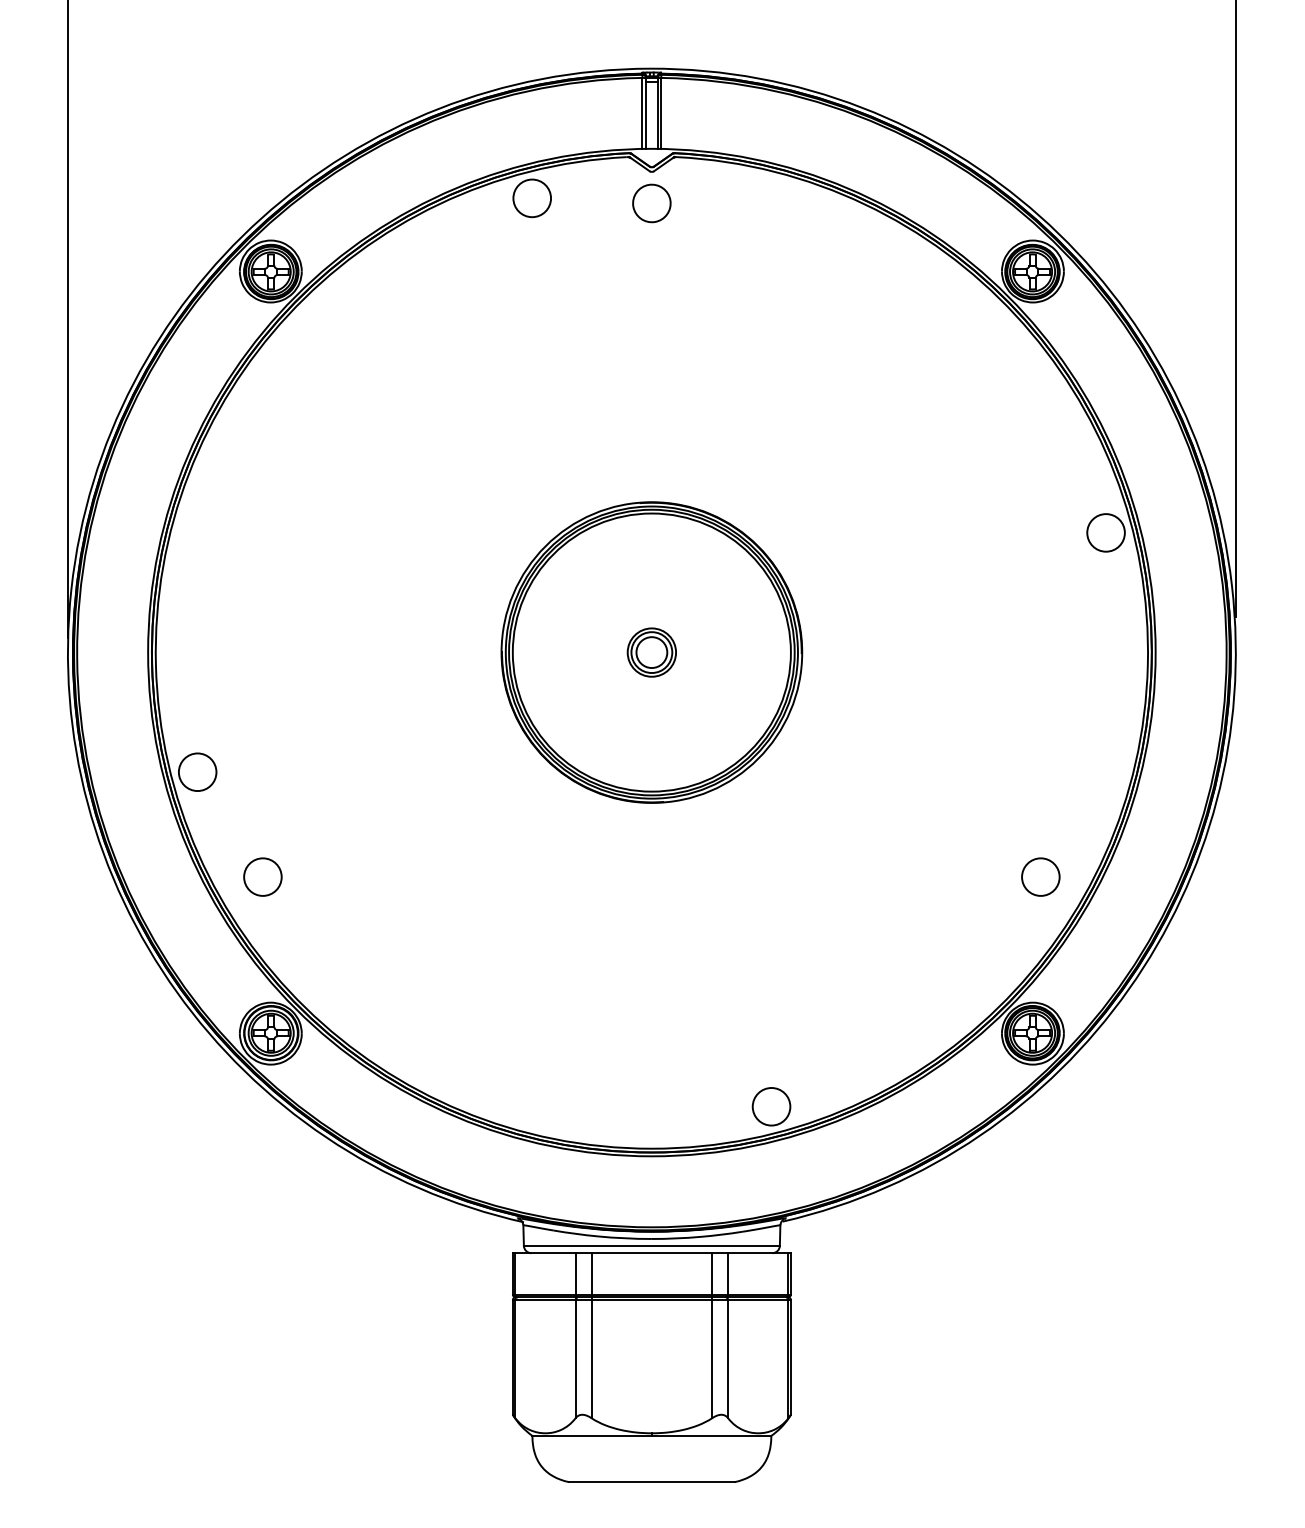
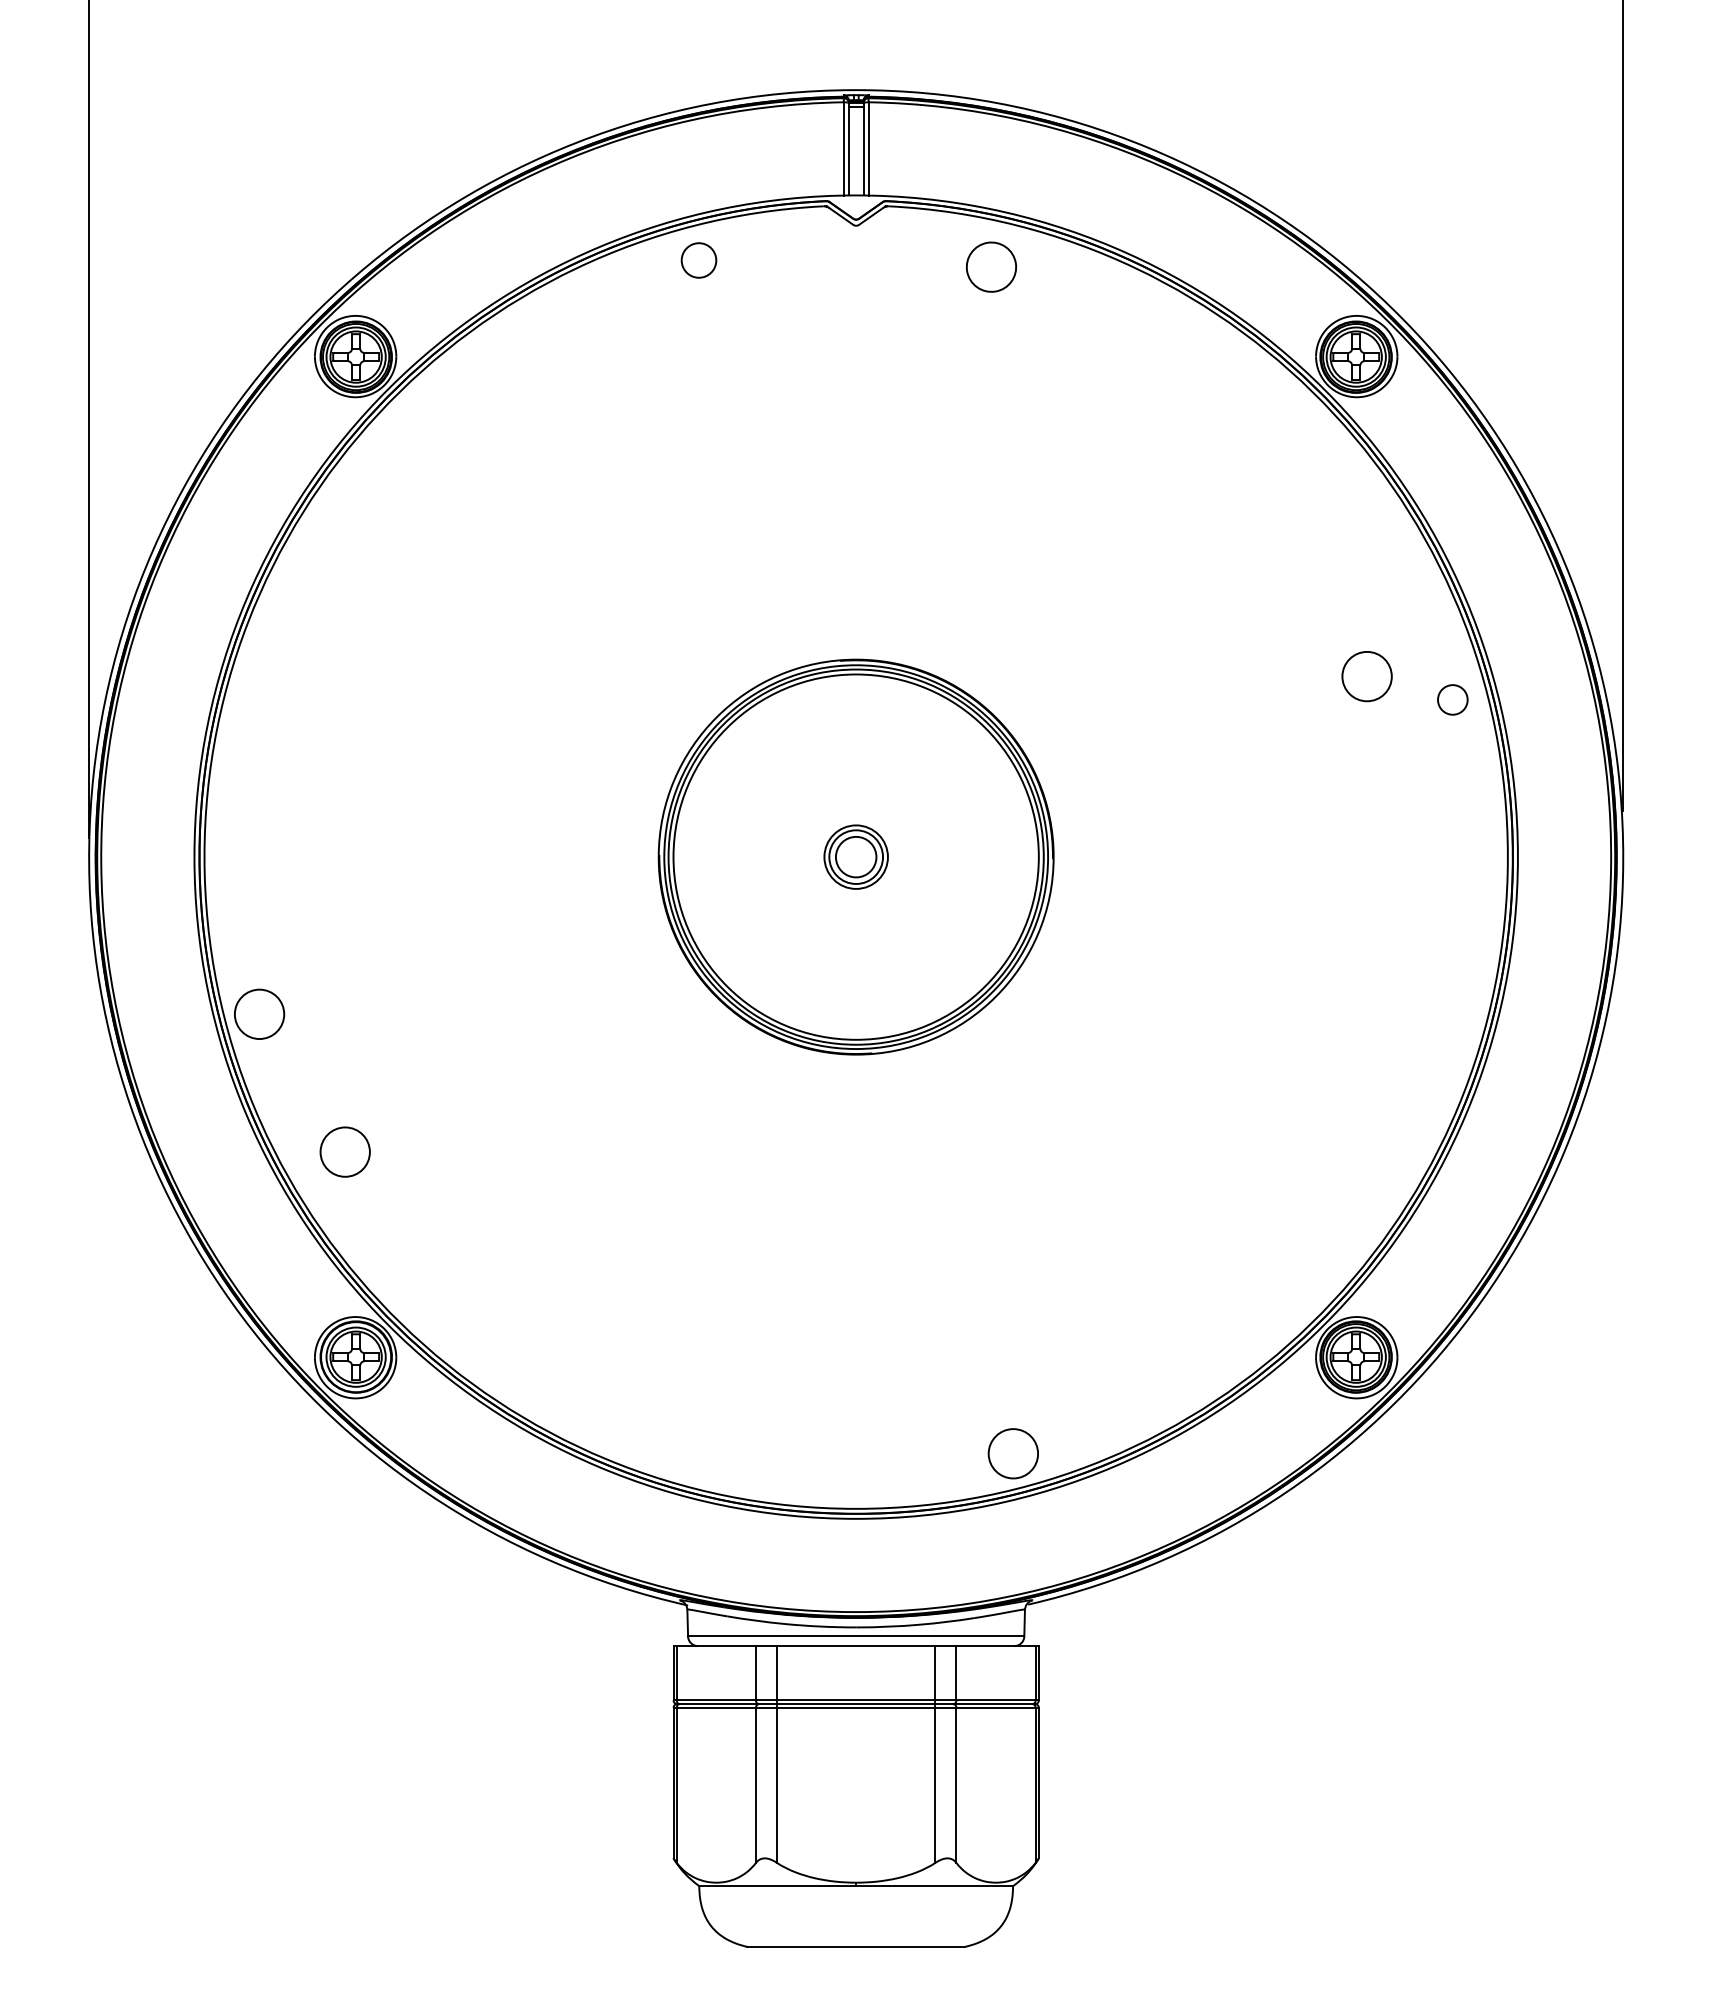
circle: (532, 198) -> (699, 260), size x0.7
part: (651, 203) -> (990, 267), moved
circle: (1105, 532) -> (1452, 699), size x0.6
part: (1040, 876) -> (1366, 675), moved

